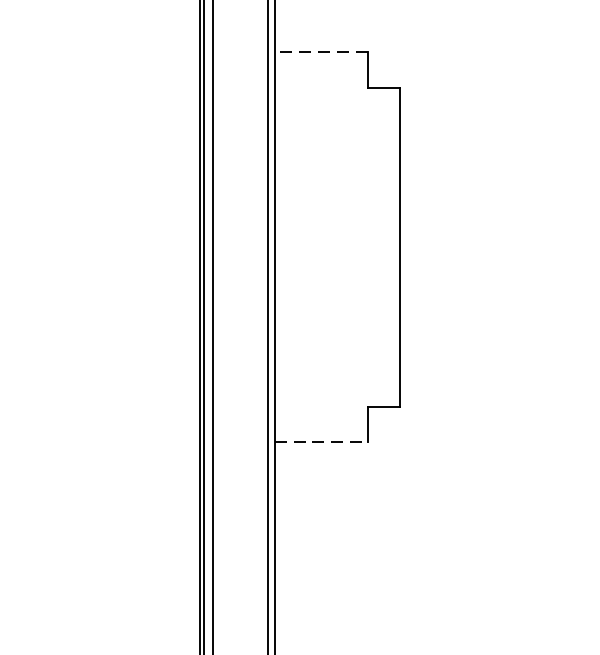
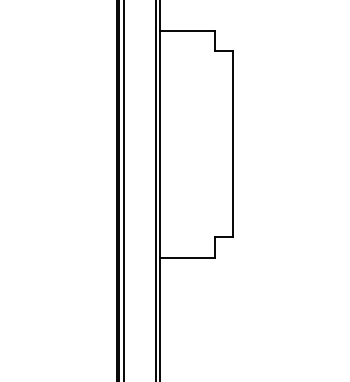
line: (319, 52) -> (186, 30), dashed -> solid
line: (321, 441) -> (187, 257), dashed -> solid

